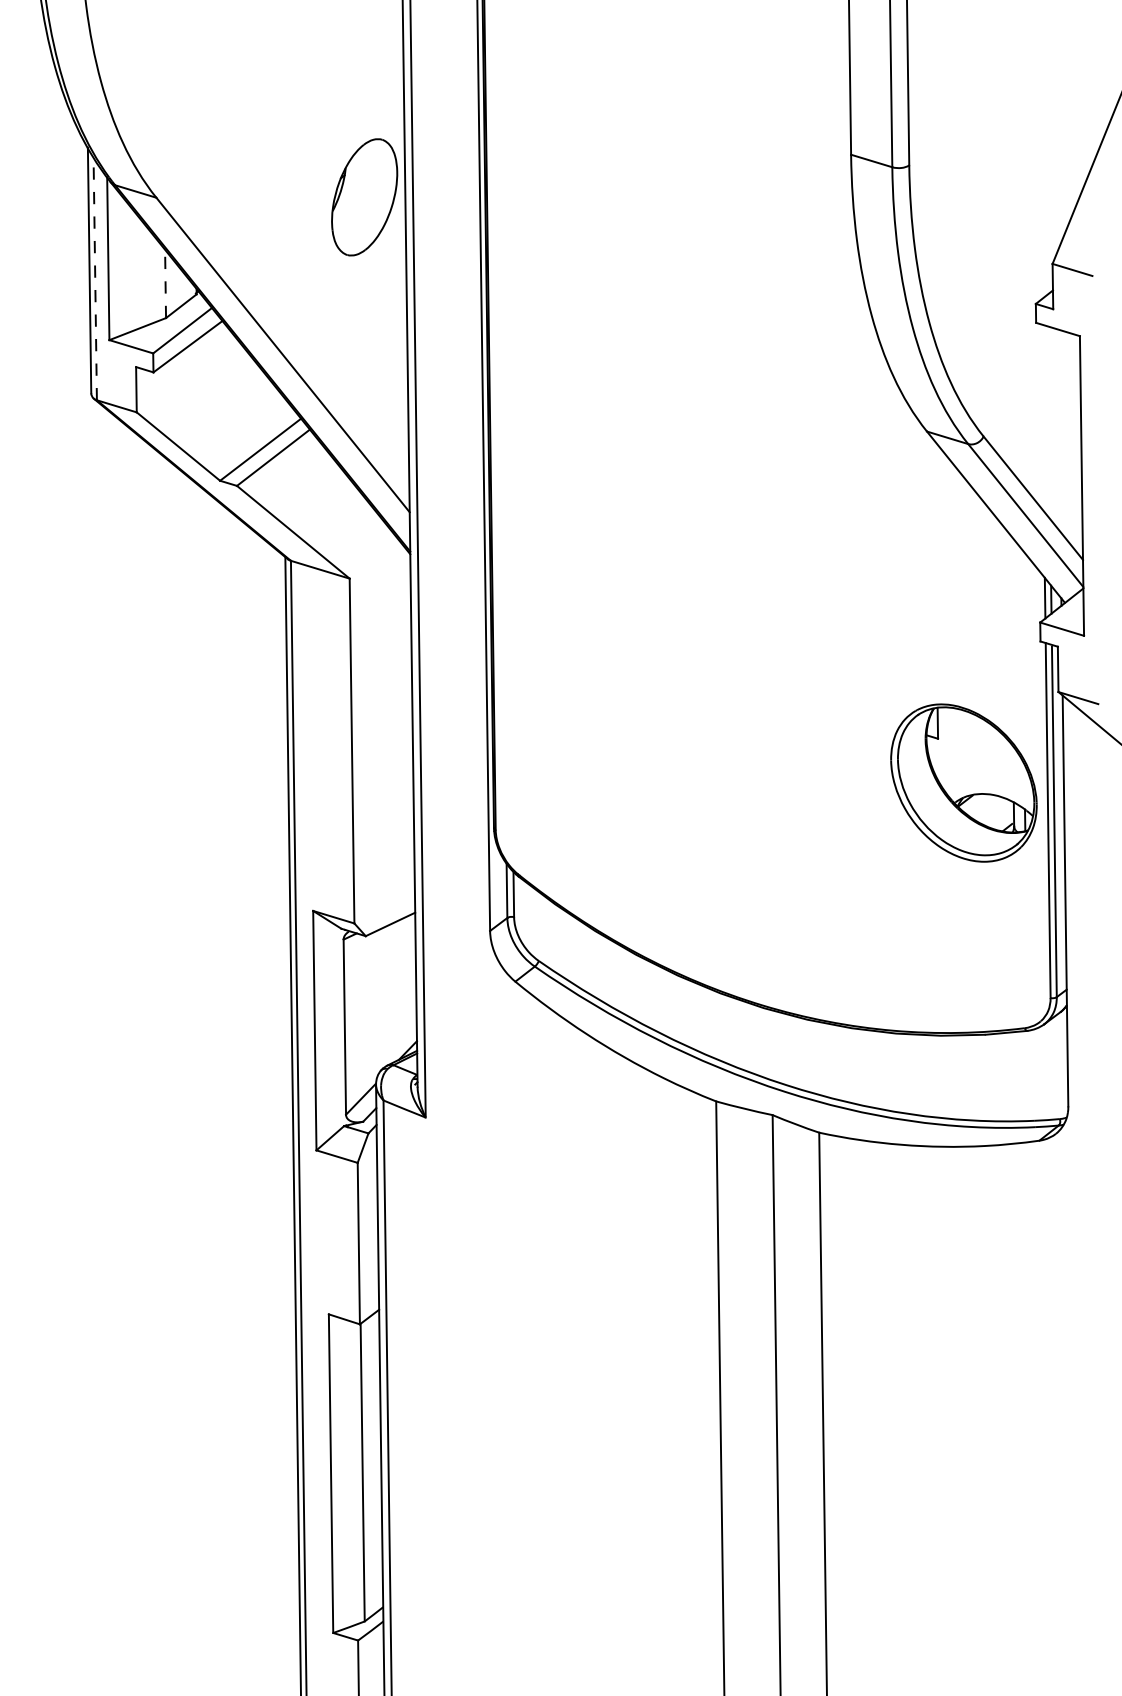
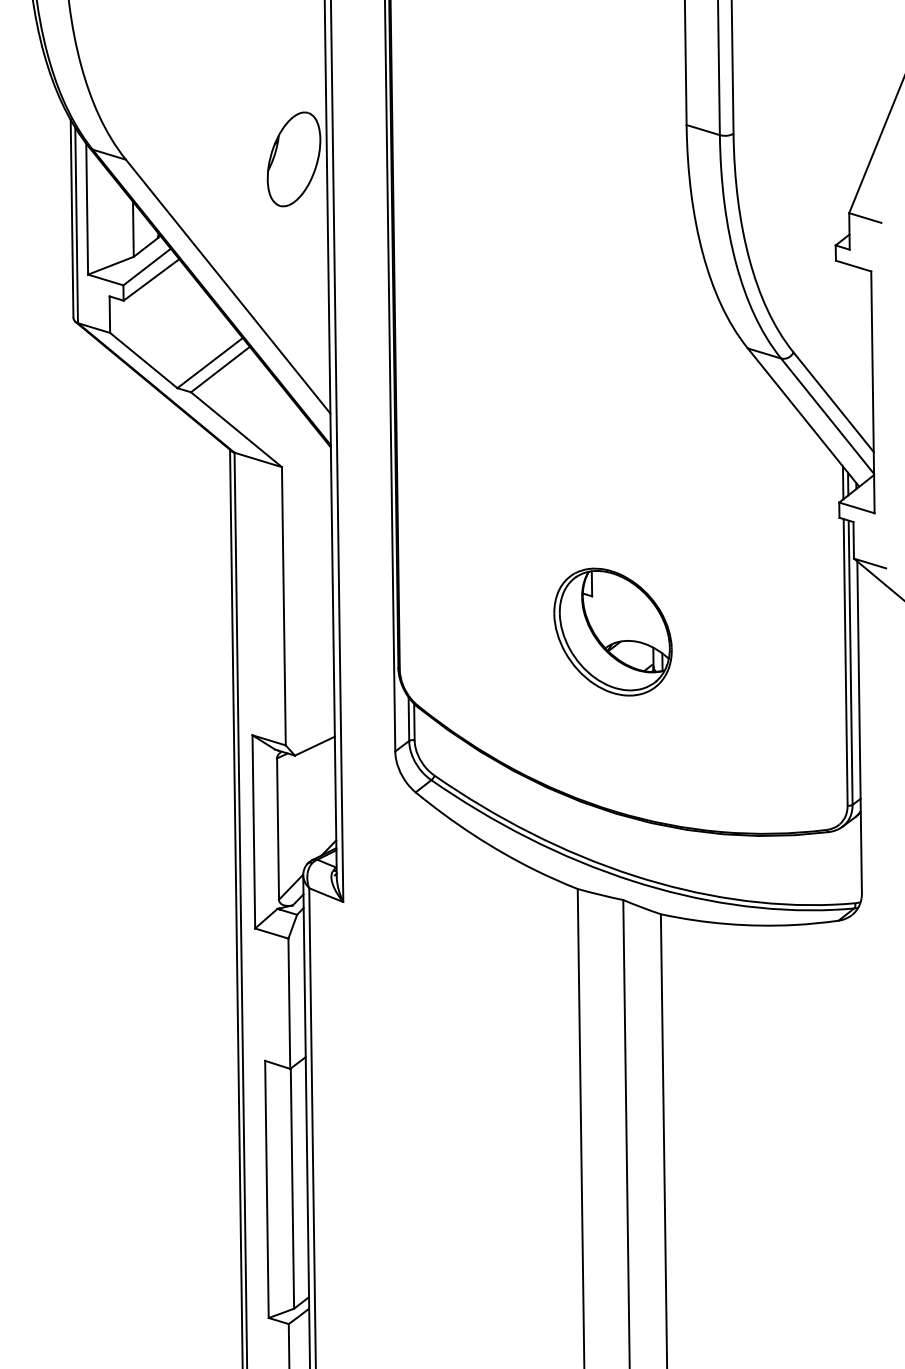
line: (95, 278) -> (76, 224), dashed -> solid
line: (165, 283) -> (133, 228), dashed -> solid
part: (963, 782) -> (612, 631), moved

